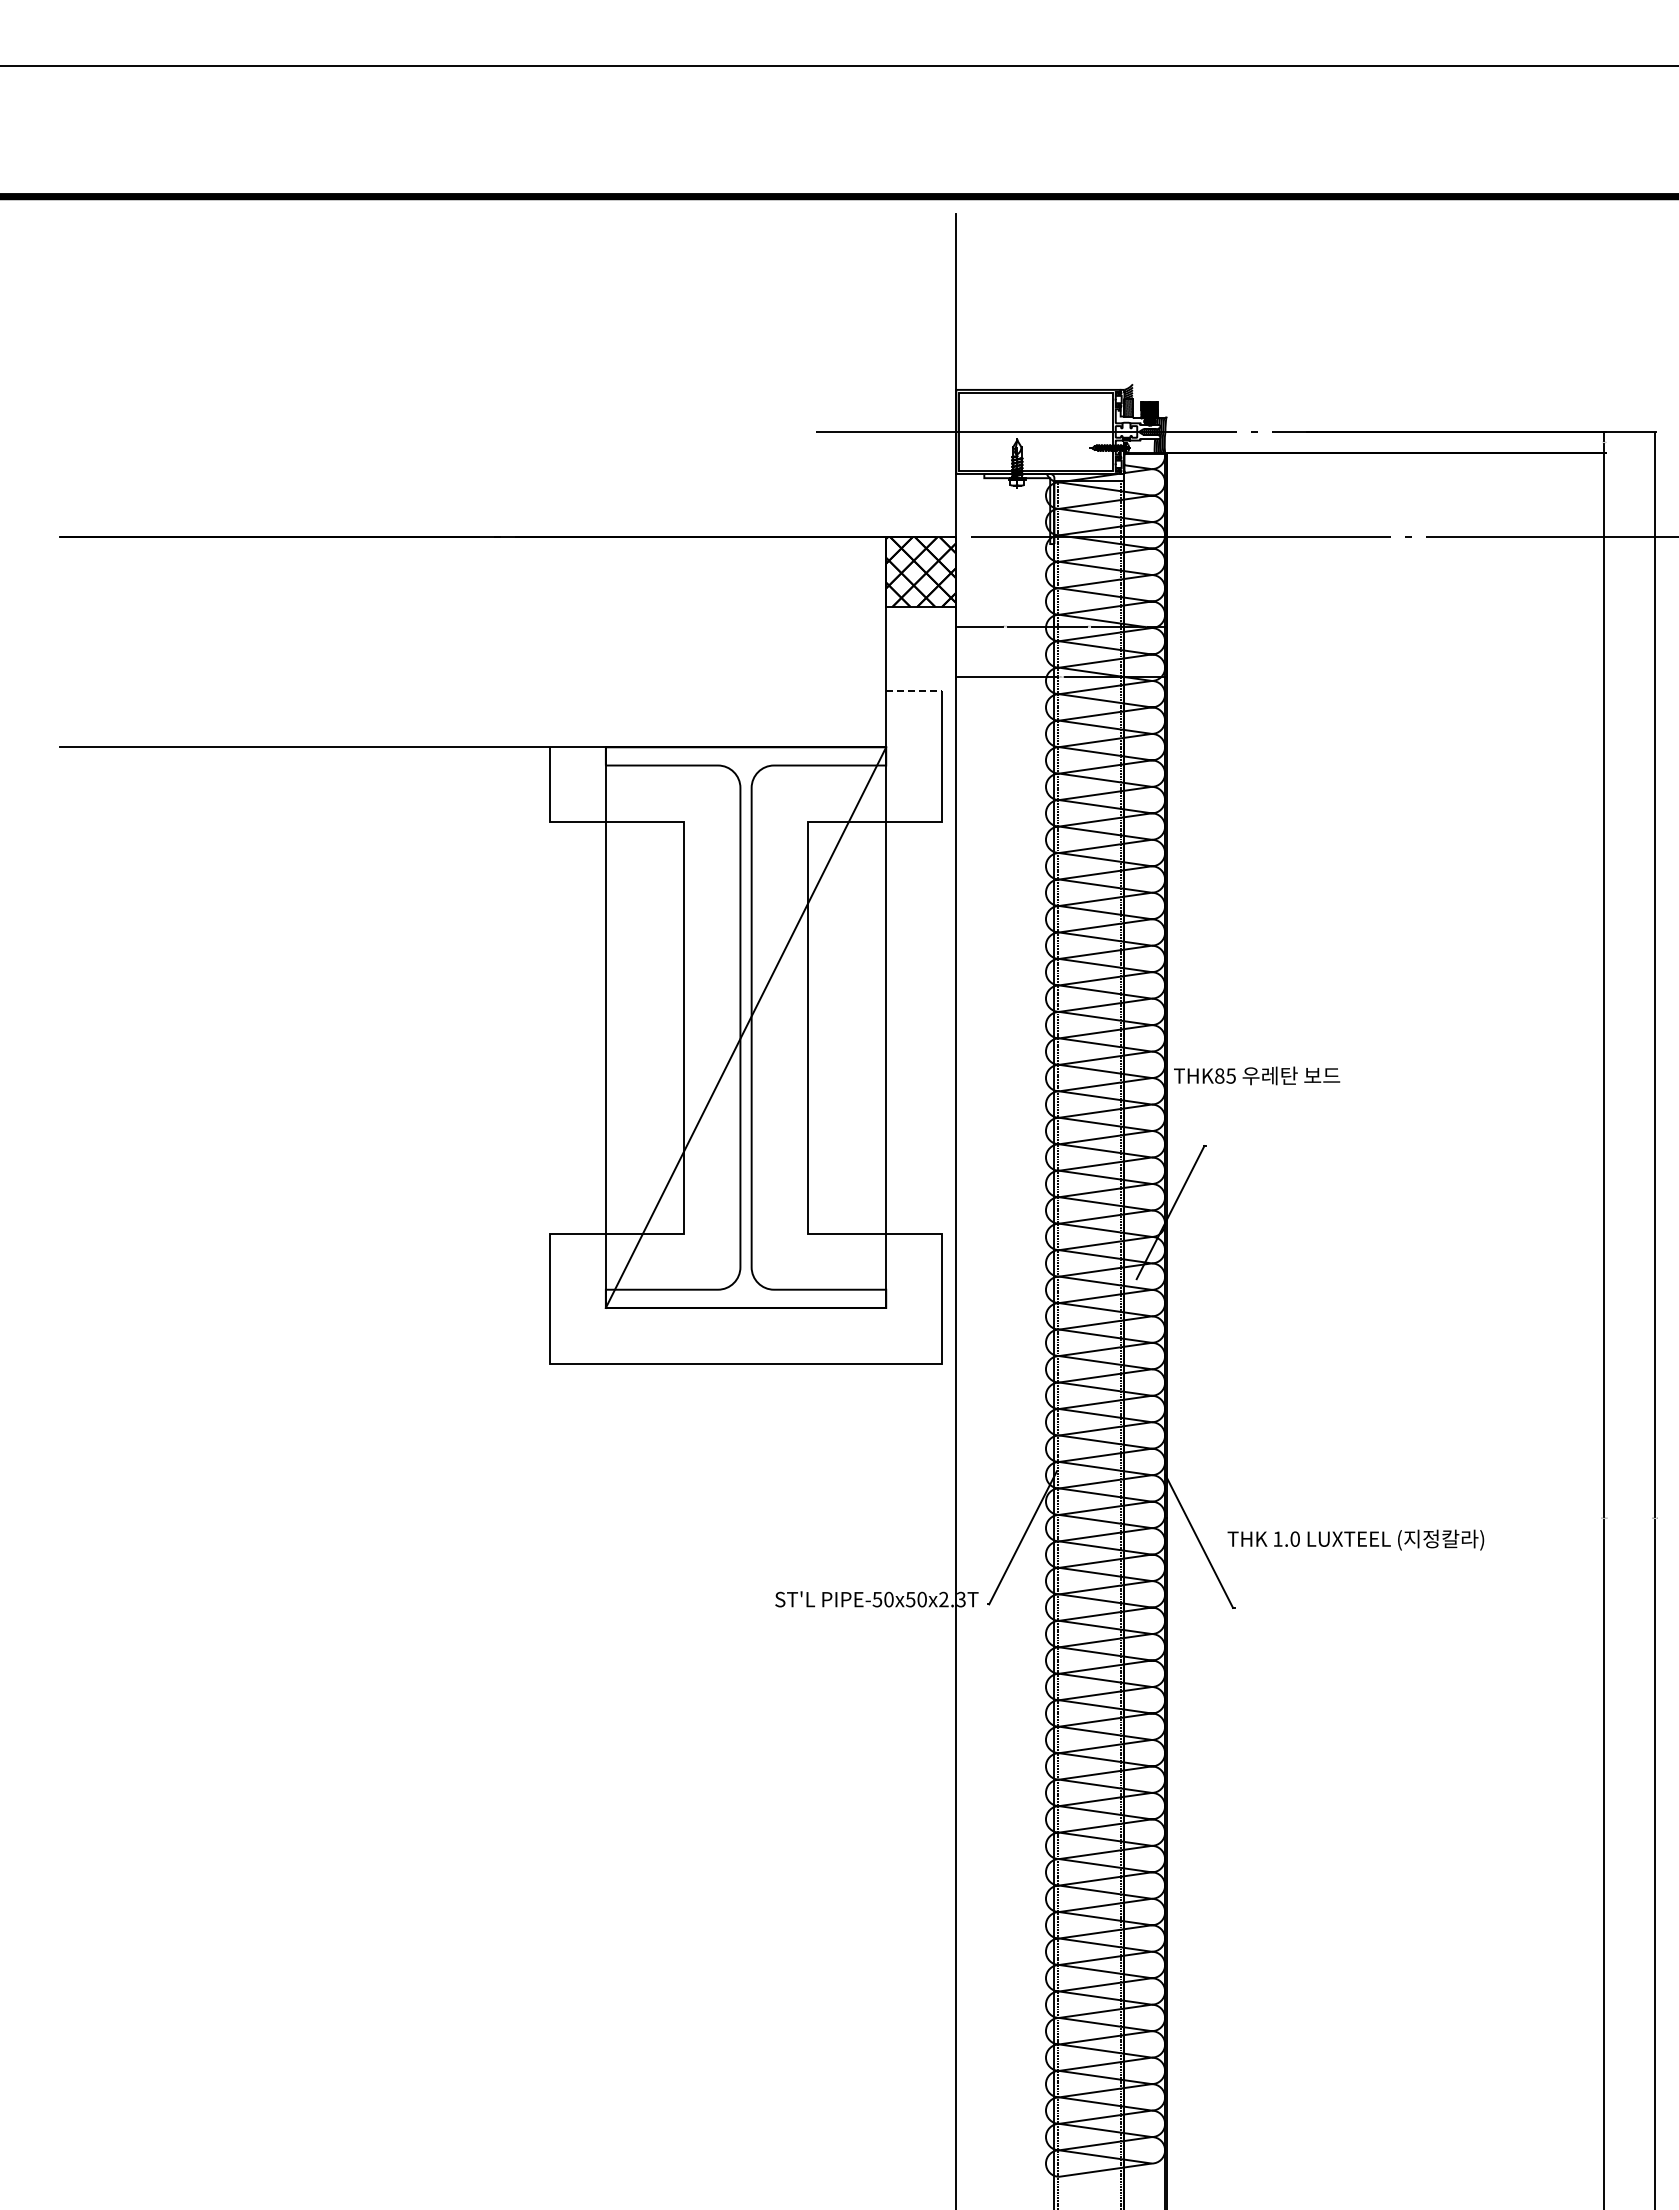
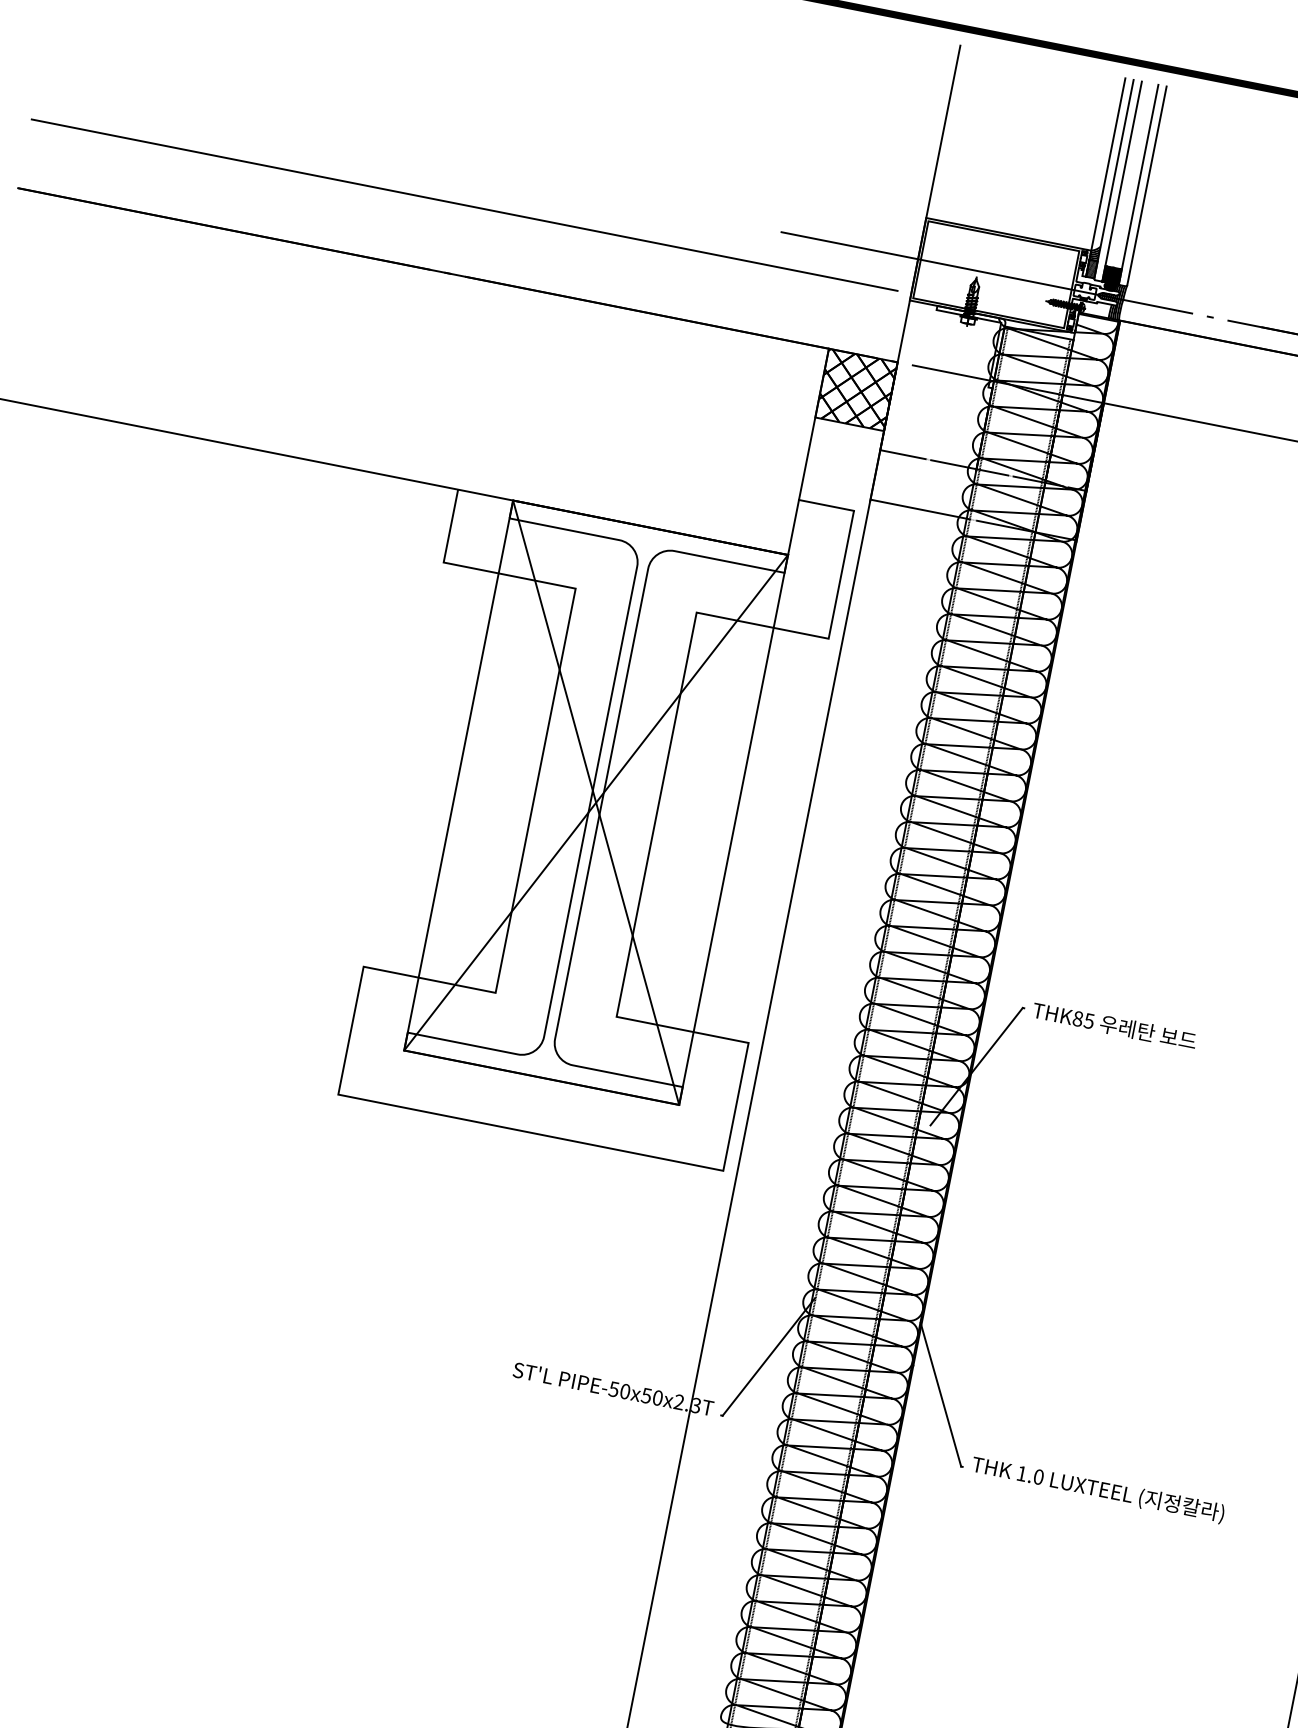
line: (1124, 315) -> (1105, 177), added
line: (1132, 315) -> (1113, 179), added
line: (1166, 315) -> (1146, 185), added
line: (1141, 316) -> (1122, 181), added
line: (1158, 316) -> (1138, 185), added
line: (500, 466) -> (464, 204), added
line: (914, 691) -> (826, 505), dashed -> solid
line: (745, 1027) -> (595, 802), added
text: (1257, 1075) -> (1115, 1025), moved
text: (1355, 1539) -> (1097, 1489), moved

